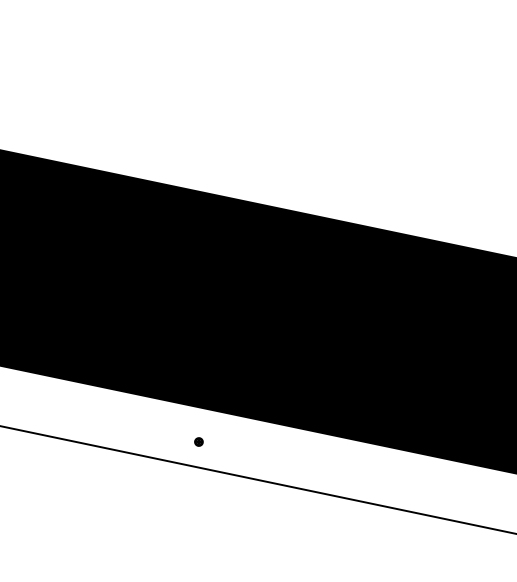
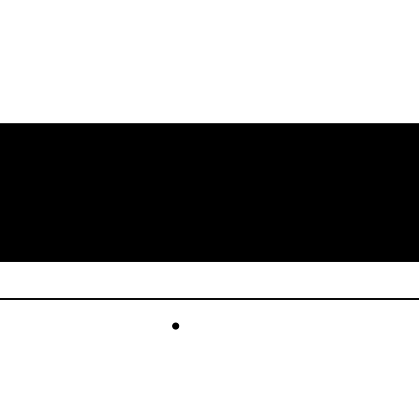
part: (198, 441) -> (175, 325), moved

